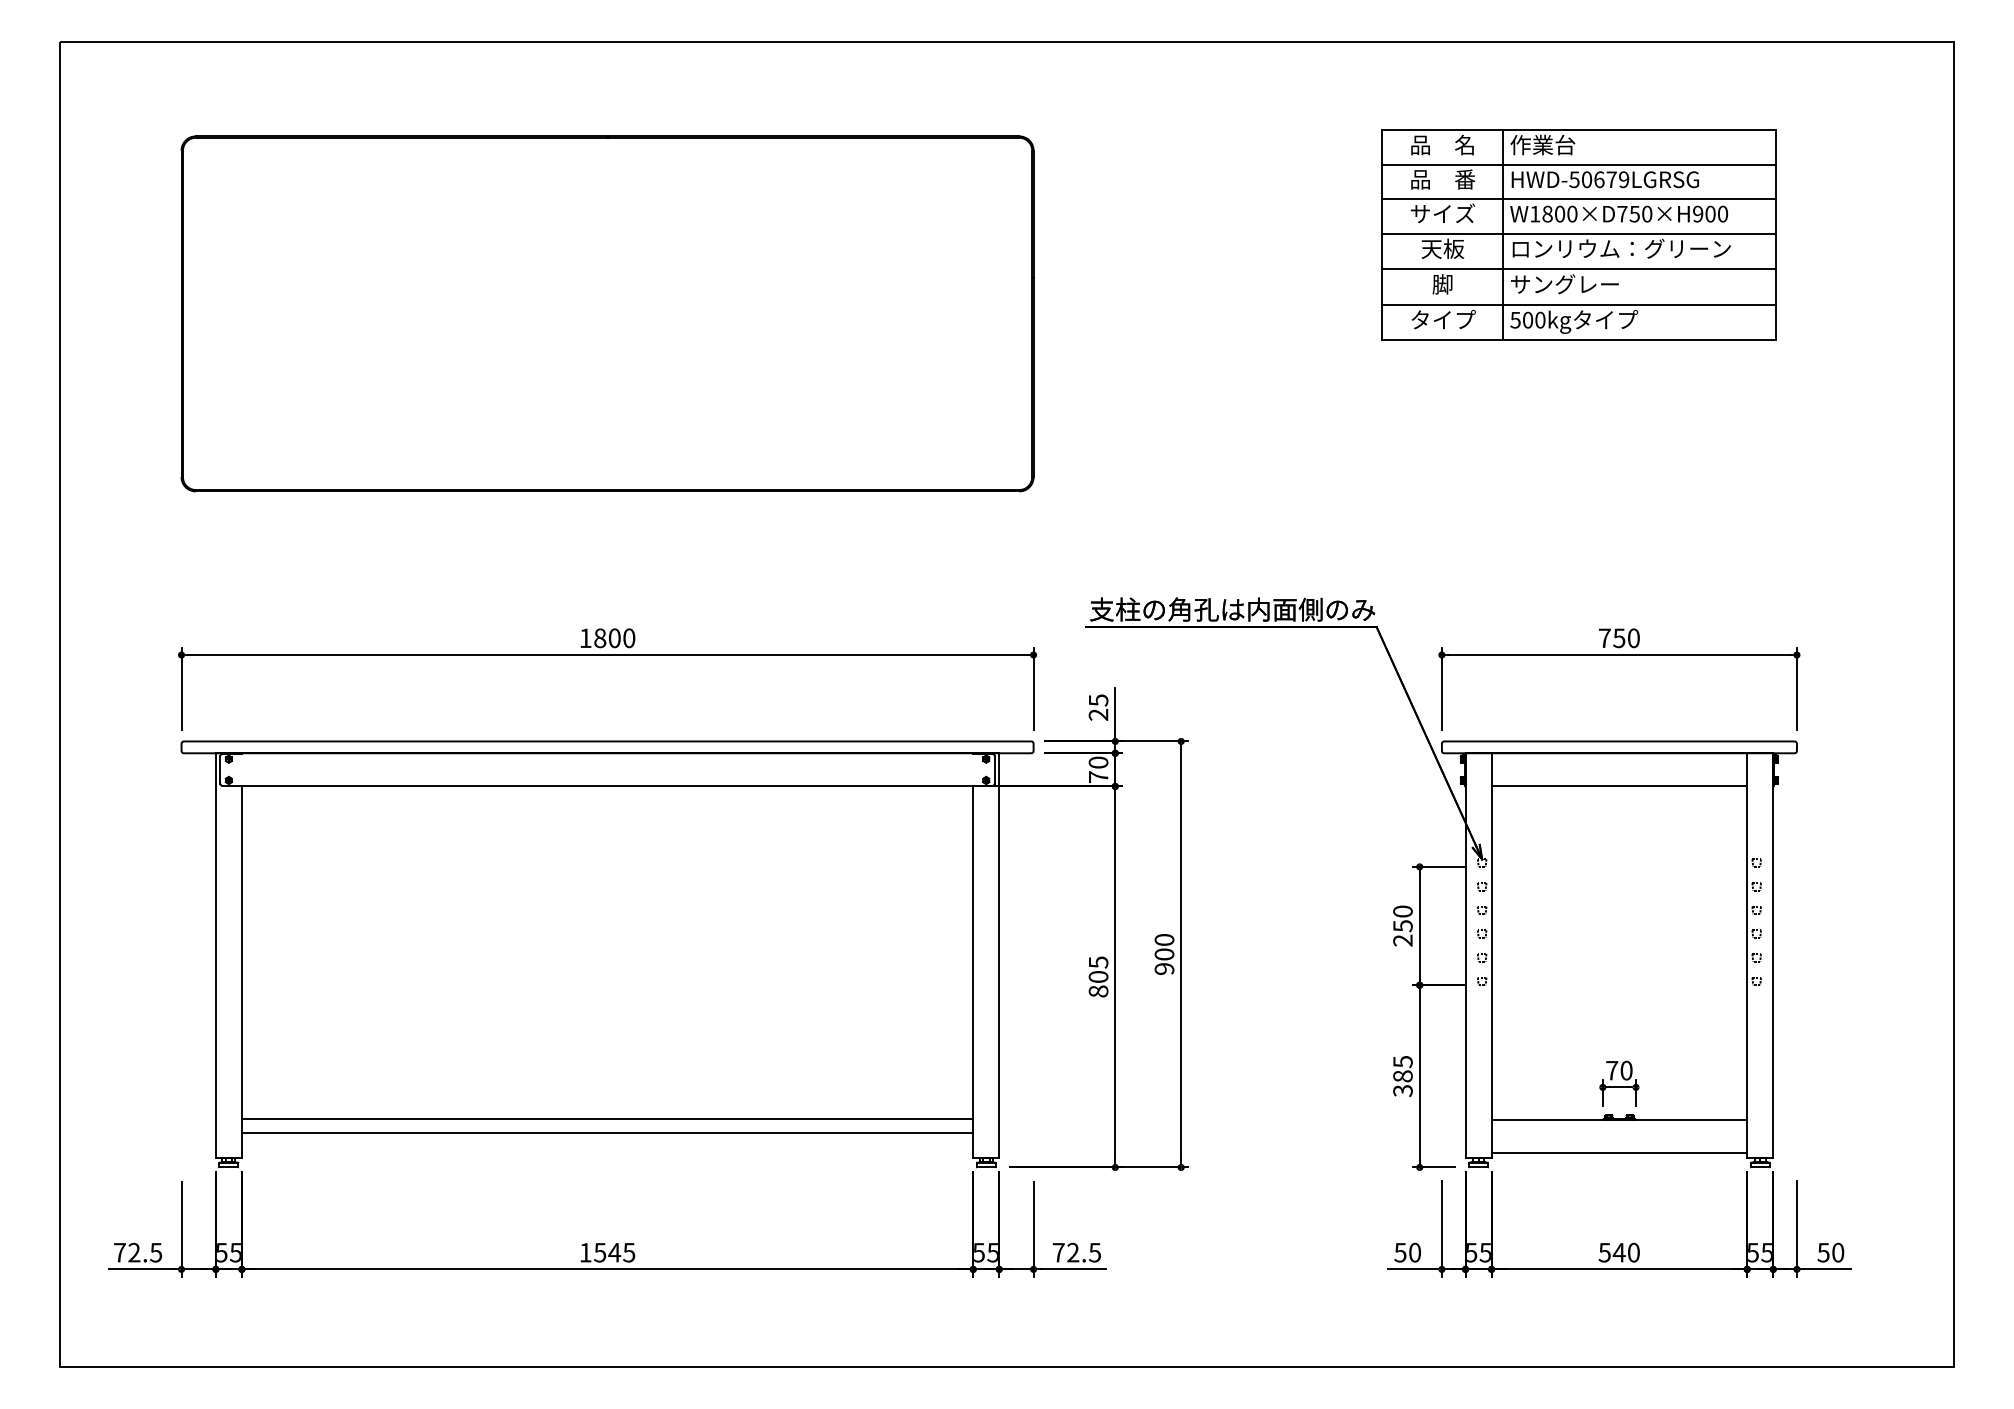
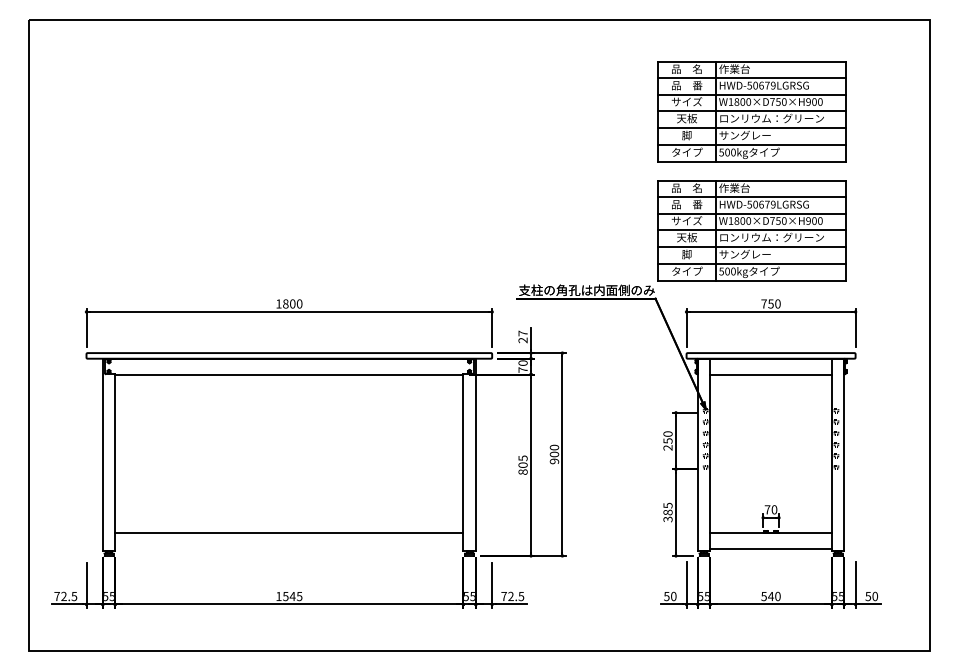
part: (605, 313) -> (288, 149), removed
part: (1578, 483) -> (751, 230), added
text: (1097, 700) -> (522, 333), 25 -> 27
line: (607, 1132) -> (289, 539), removed

